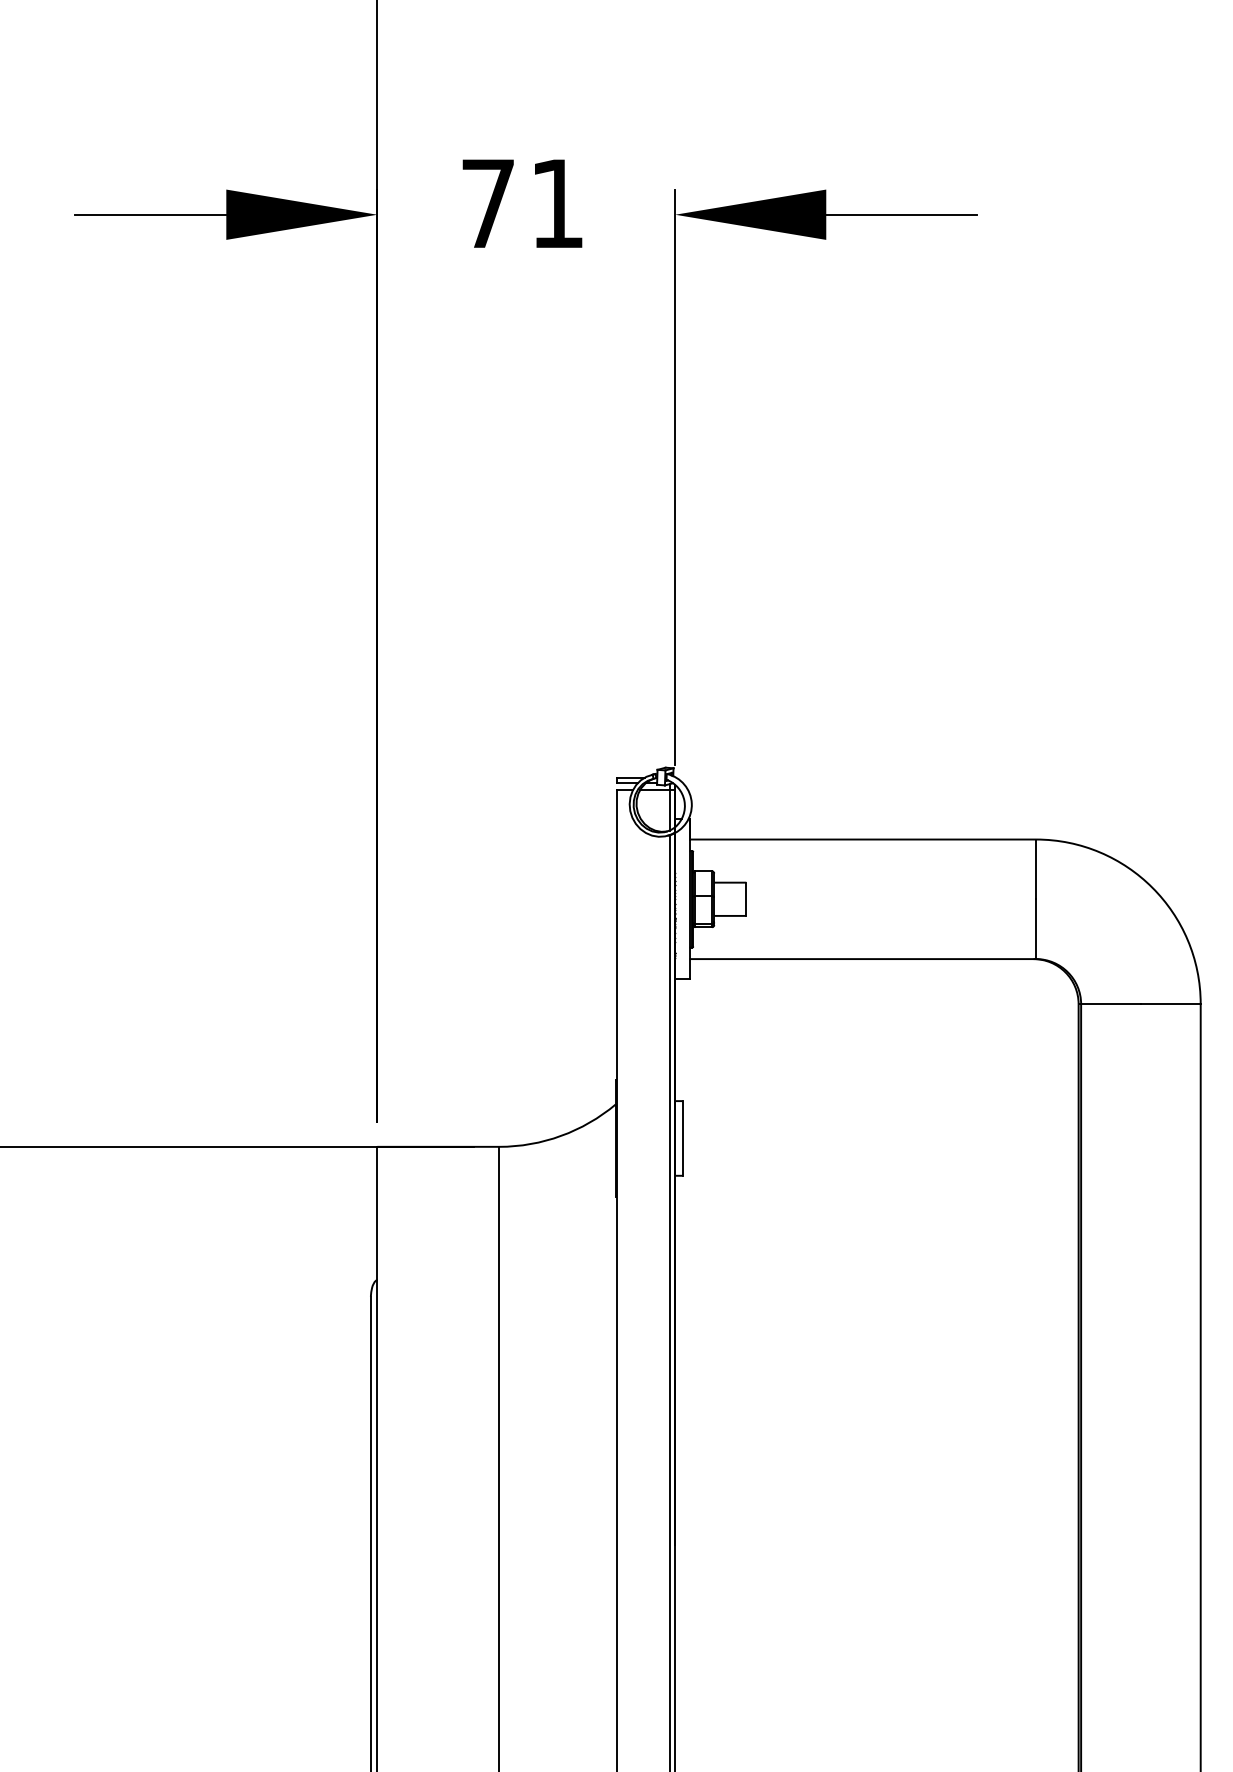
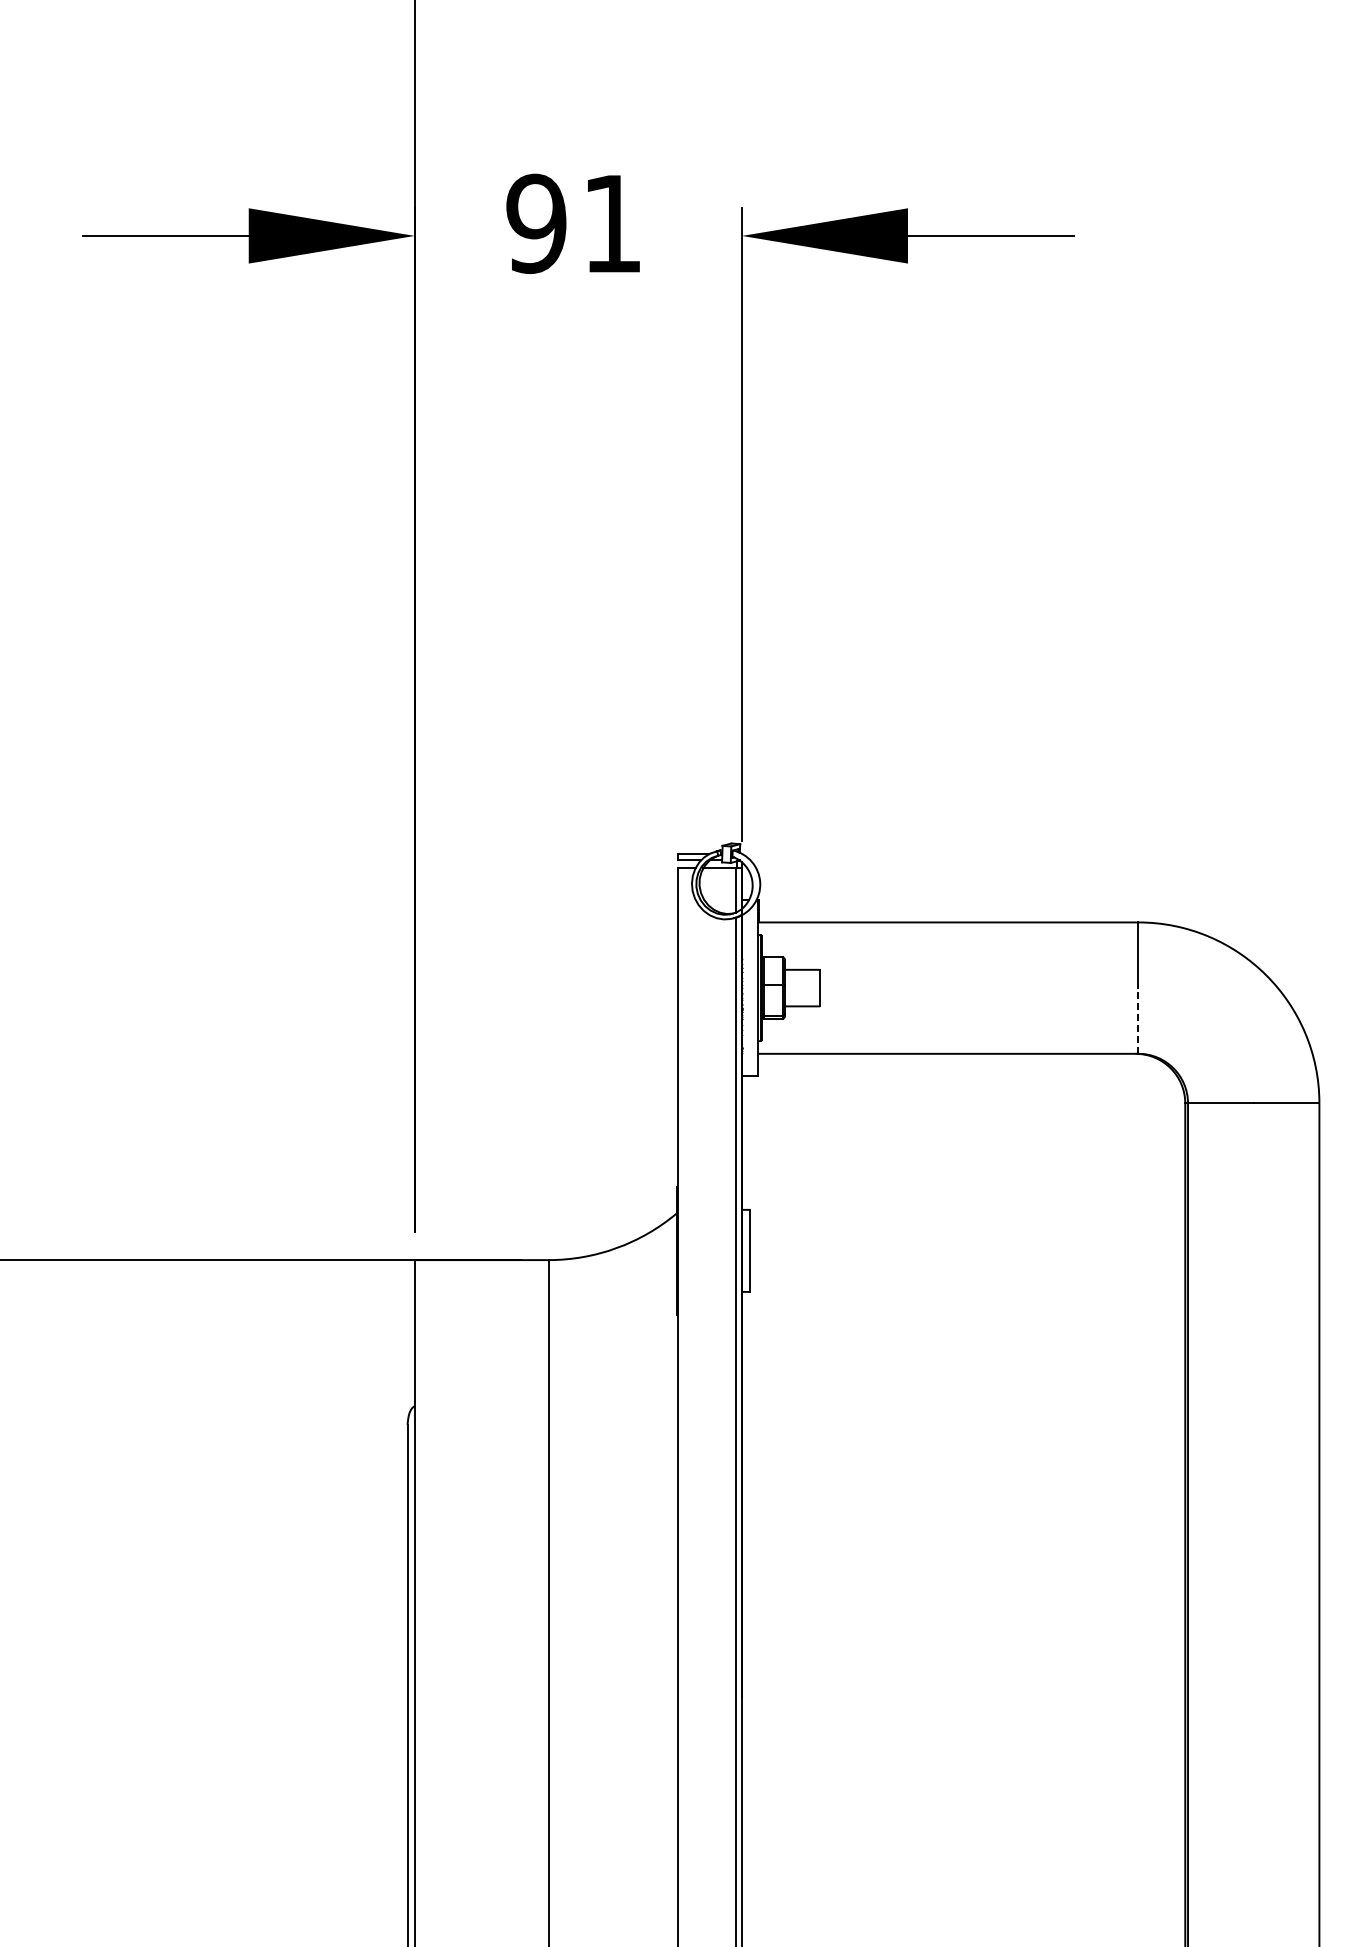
text: (488, 203) -> (536, 223), 71 -> 91
line: (1036, 928) -> (1138, 1020), solid -> dashed

